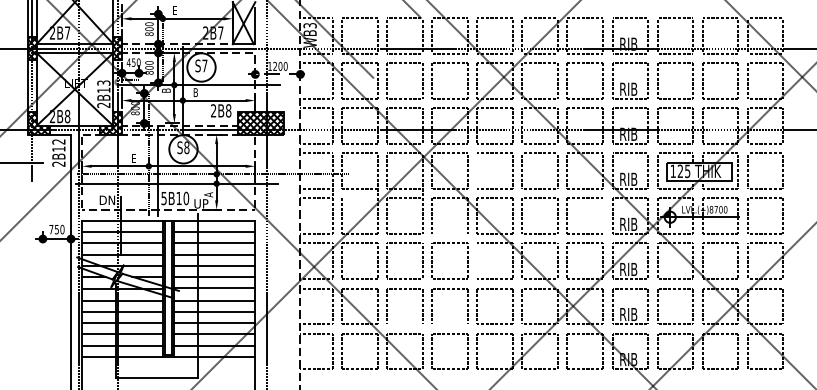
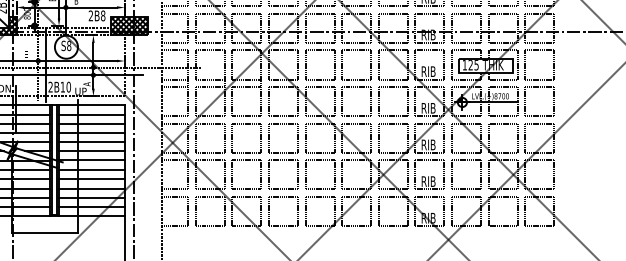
line: (477, 171) -> (305, 65), added
text: (163, 198) -> (50, 87), 5B10 -> 2B10
line: (359, 198) -> (209, 87), added
line: (603, 216) -> (408, 101), added
line: (450, 234) -> (283, 116), added
line: (477, 261) -> (305, 138), added
line: (404, 324) -> (246, 189), added
line: (450, 324) -> (283, 189), added

